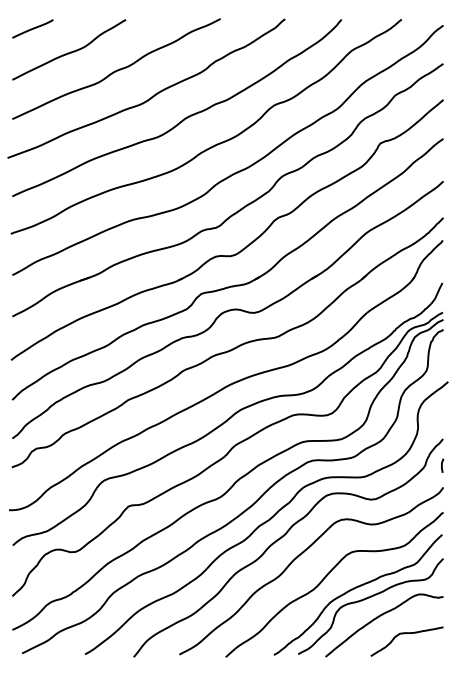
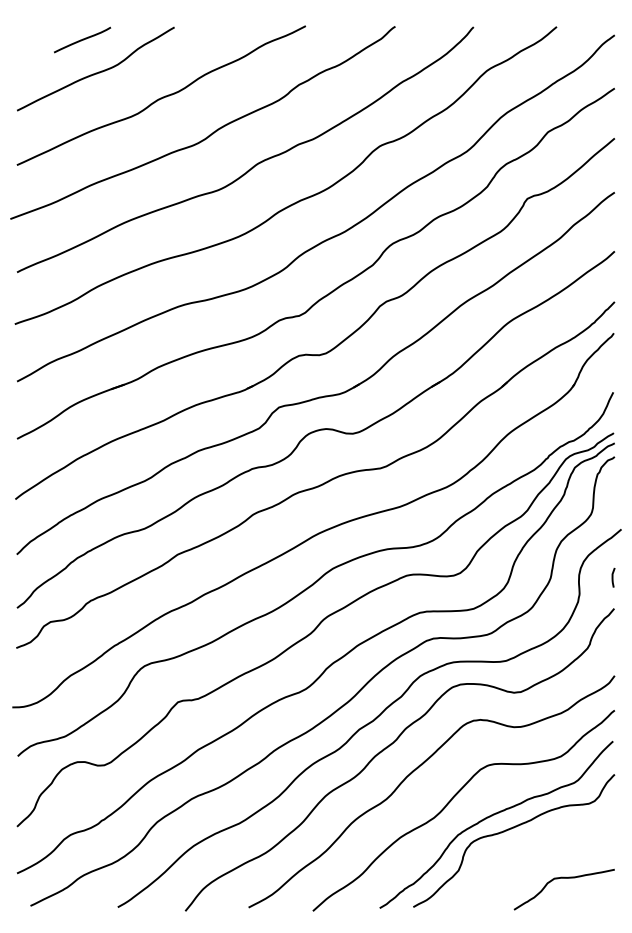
line: (32, 28) -> (82, 39), moved
curve: (442, 465) -> (613, 577), moved
curve: (379, 617) -> (526, 855), removed

